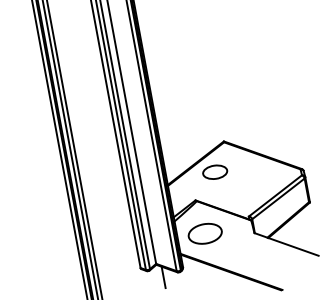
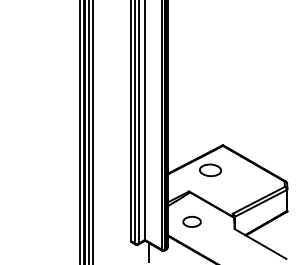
part: (204, 233) -> (191, 221), size x0.6

